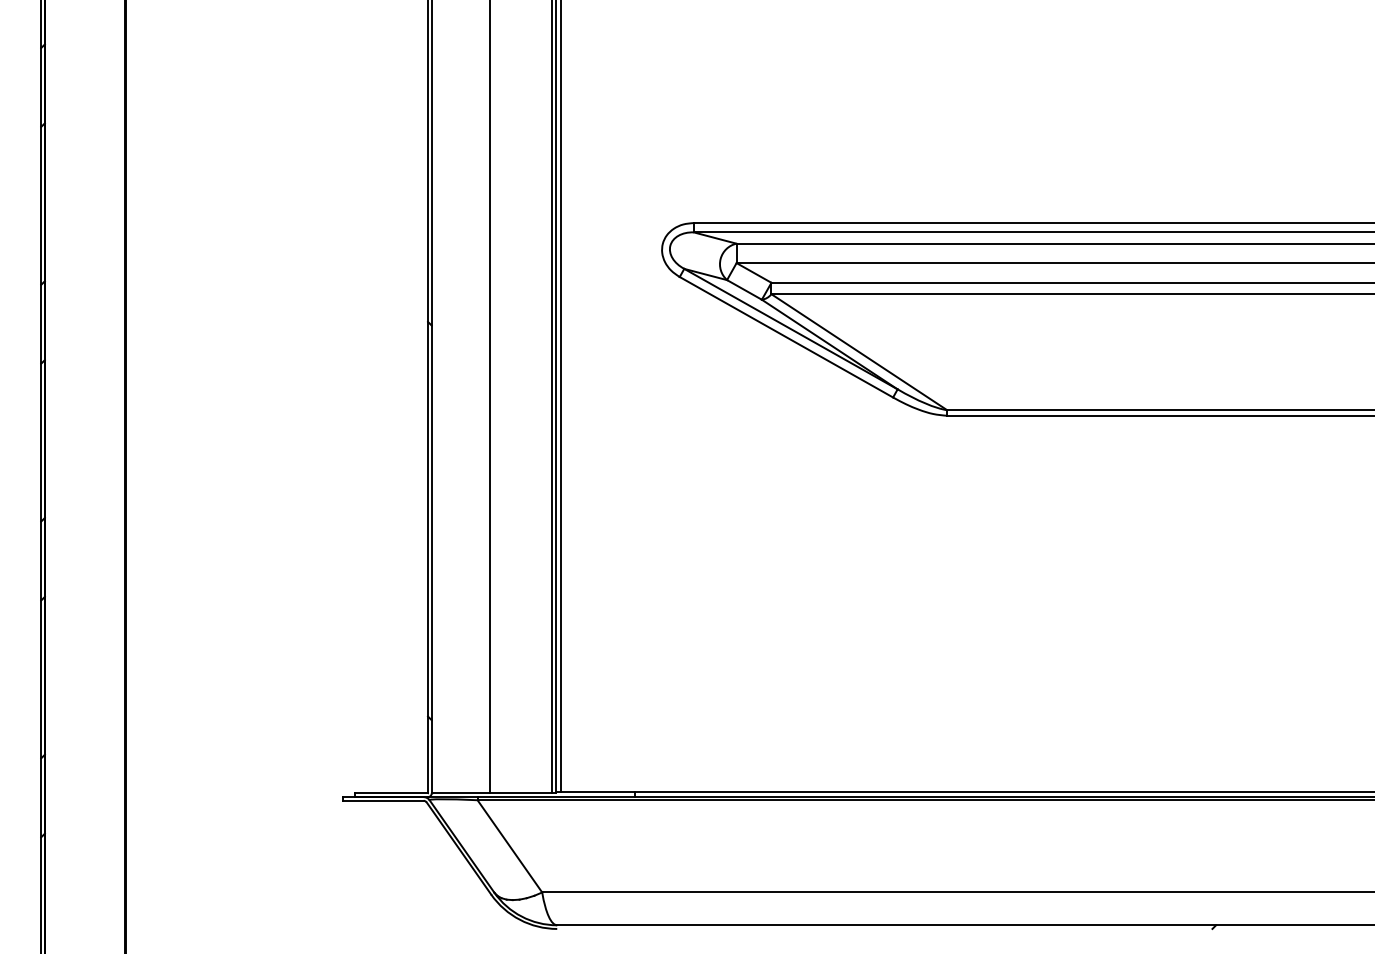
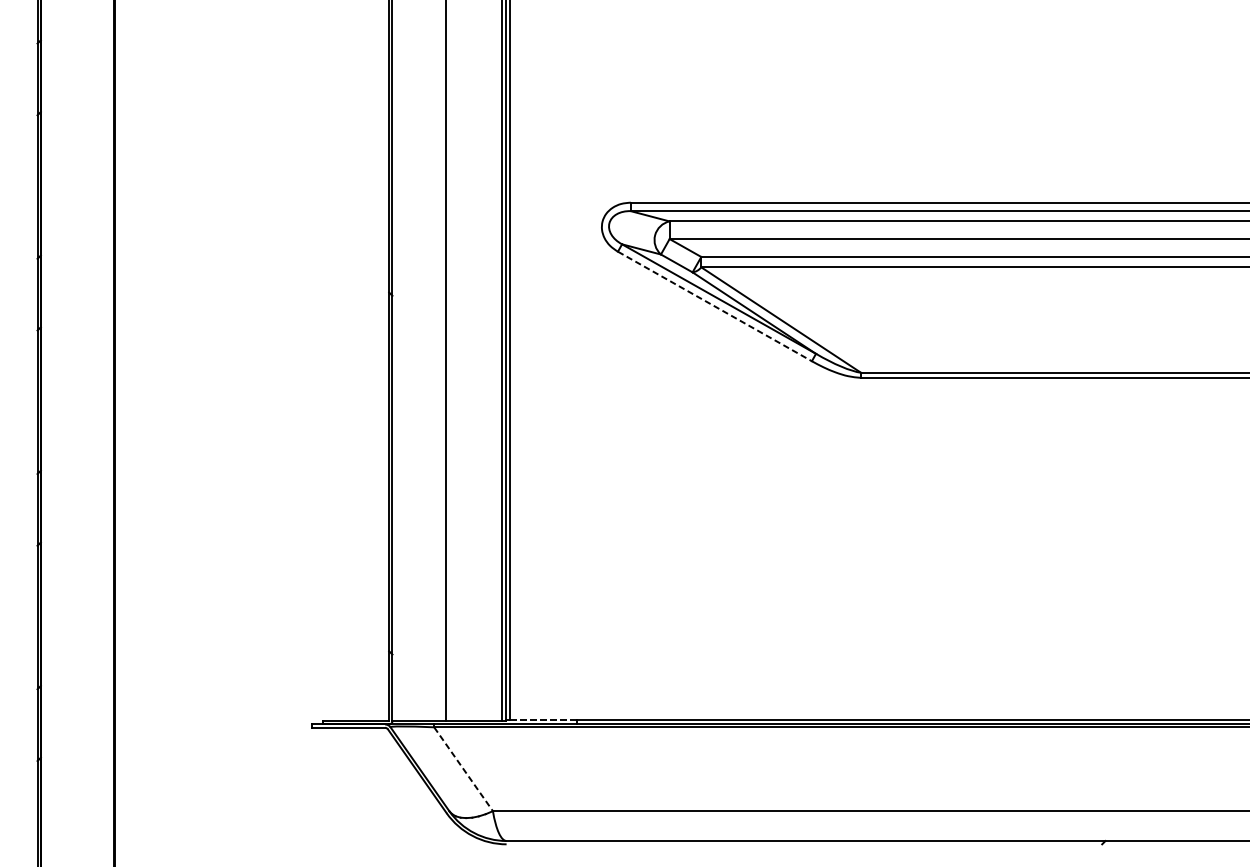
line: (786, 337) -> (714, 306), solid -> dashed
line: (597, 791) -> (543, 719), solid -> dashed
line: (510, 846) -> (464, 769), solid -> dashed

